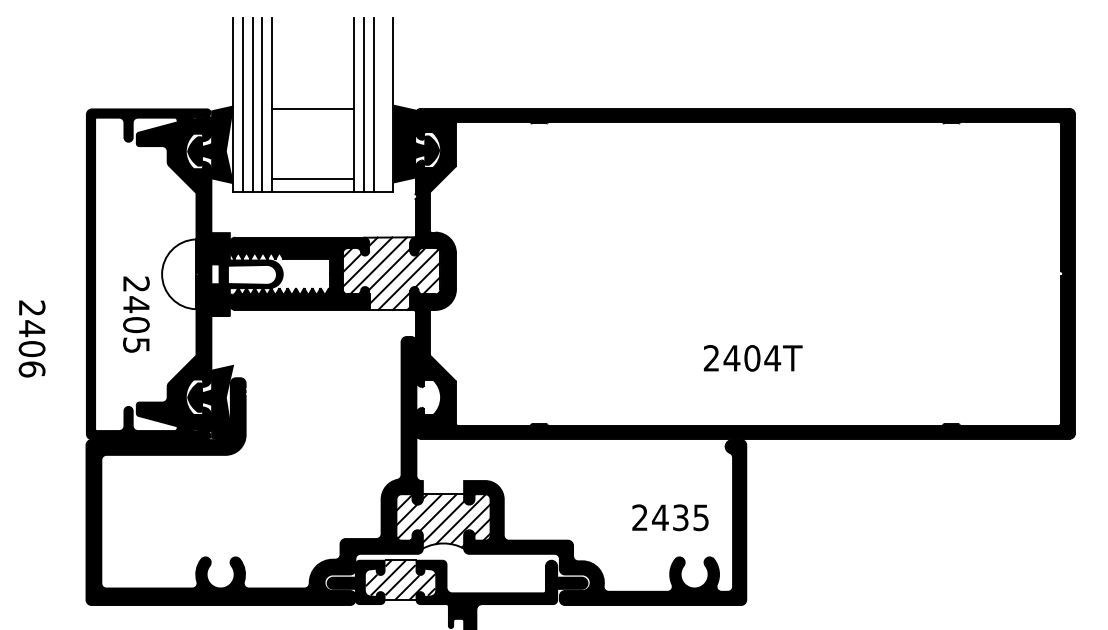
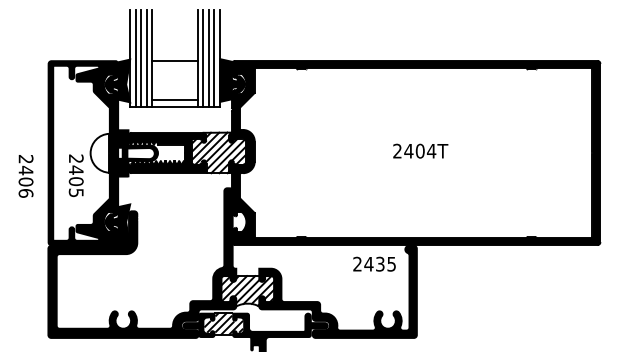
line: (383, 104) -> (214, 58), added
text: (31, 339) -> (25, 176), moved
text: (752, 357) -> (420, 150), moved
text: (670, 516) -> (374, 263), moved

